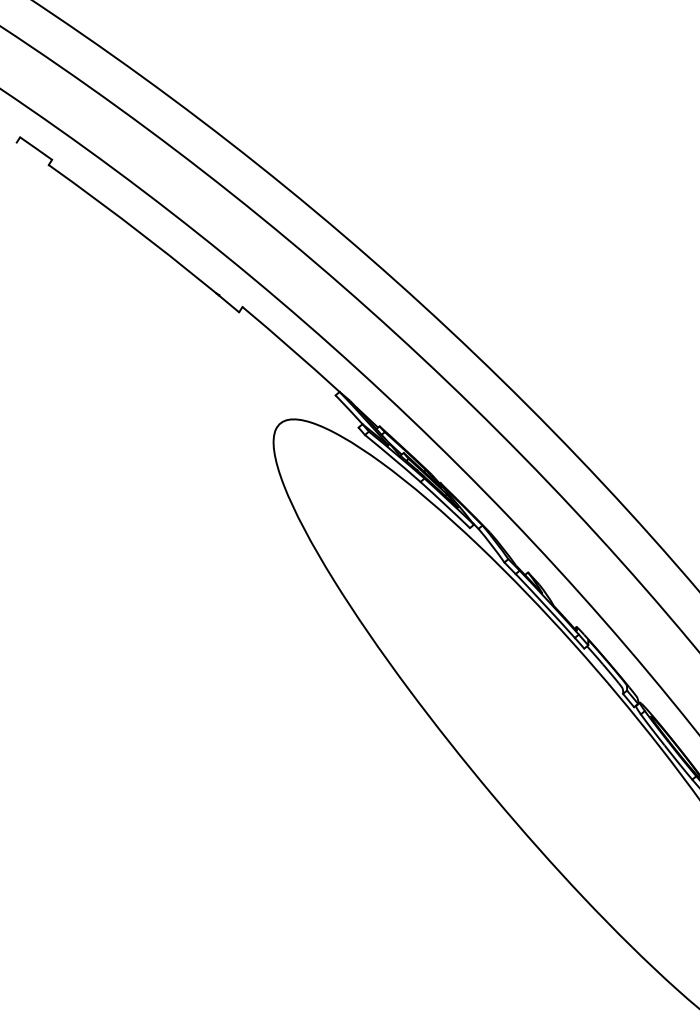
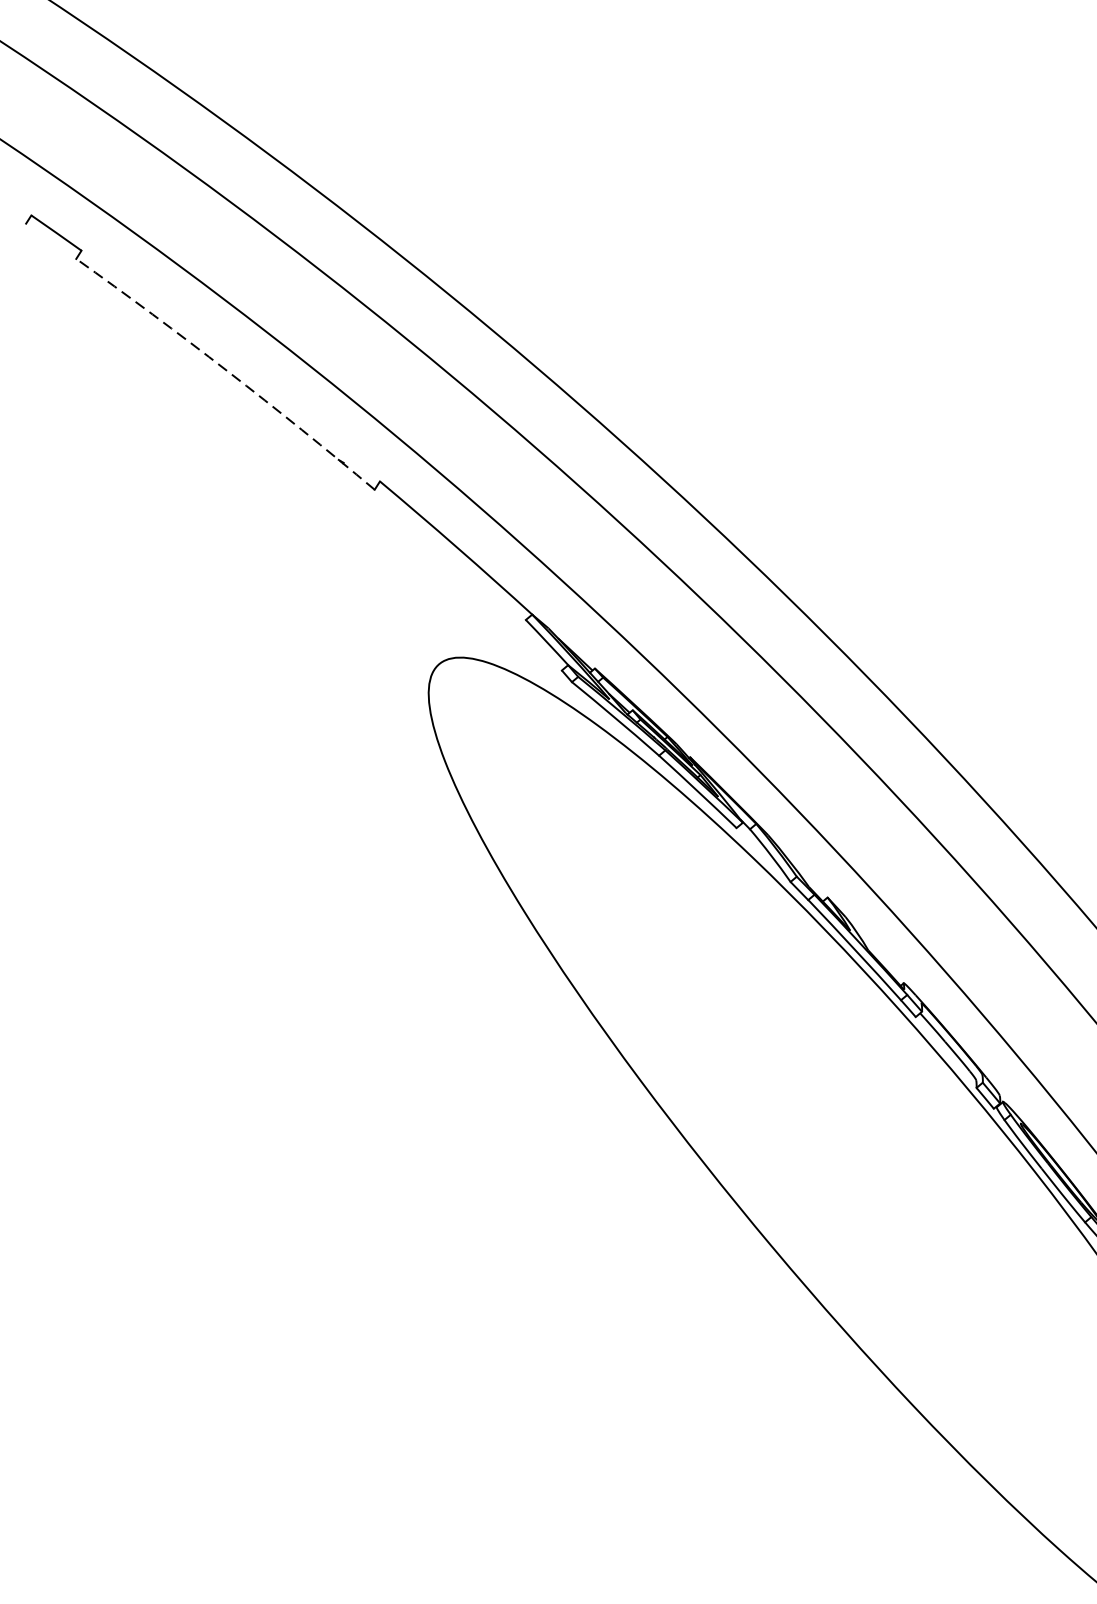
arc: (145, 236) -> (227, 370), solid -> dashed

